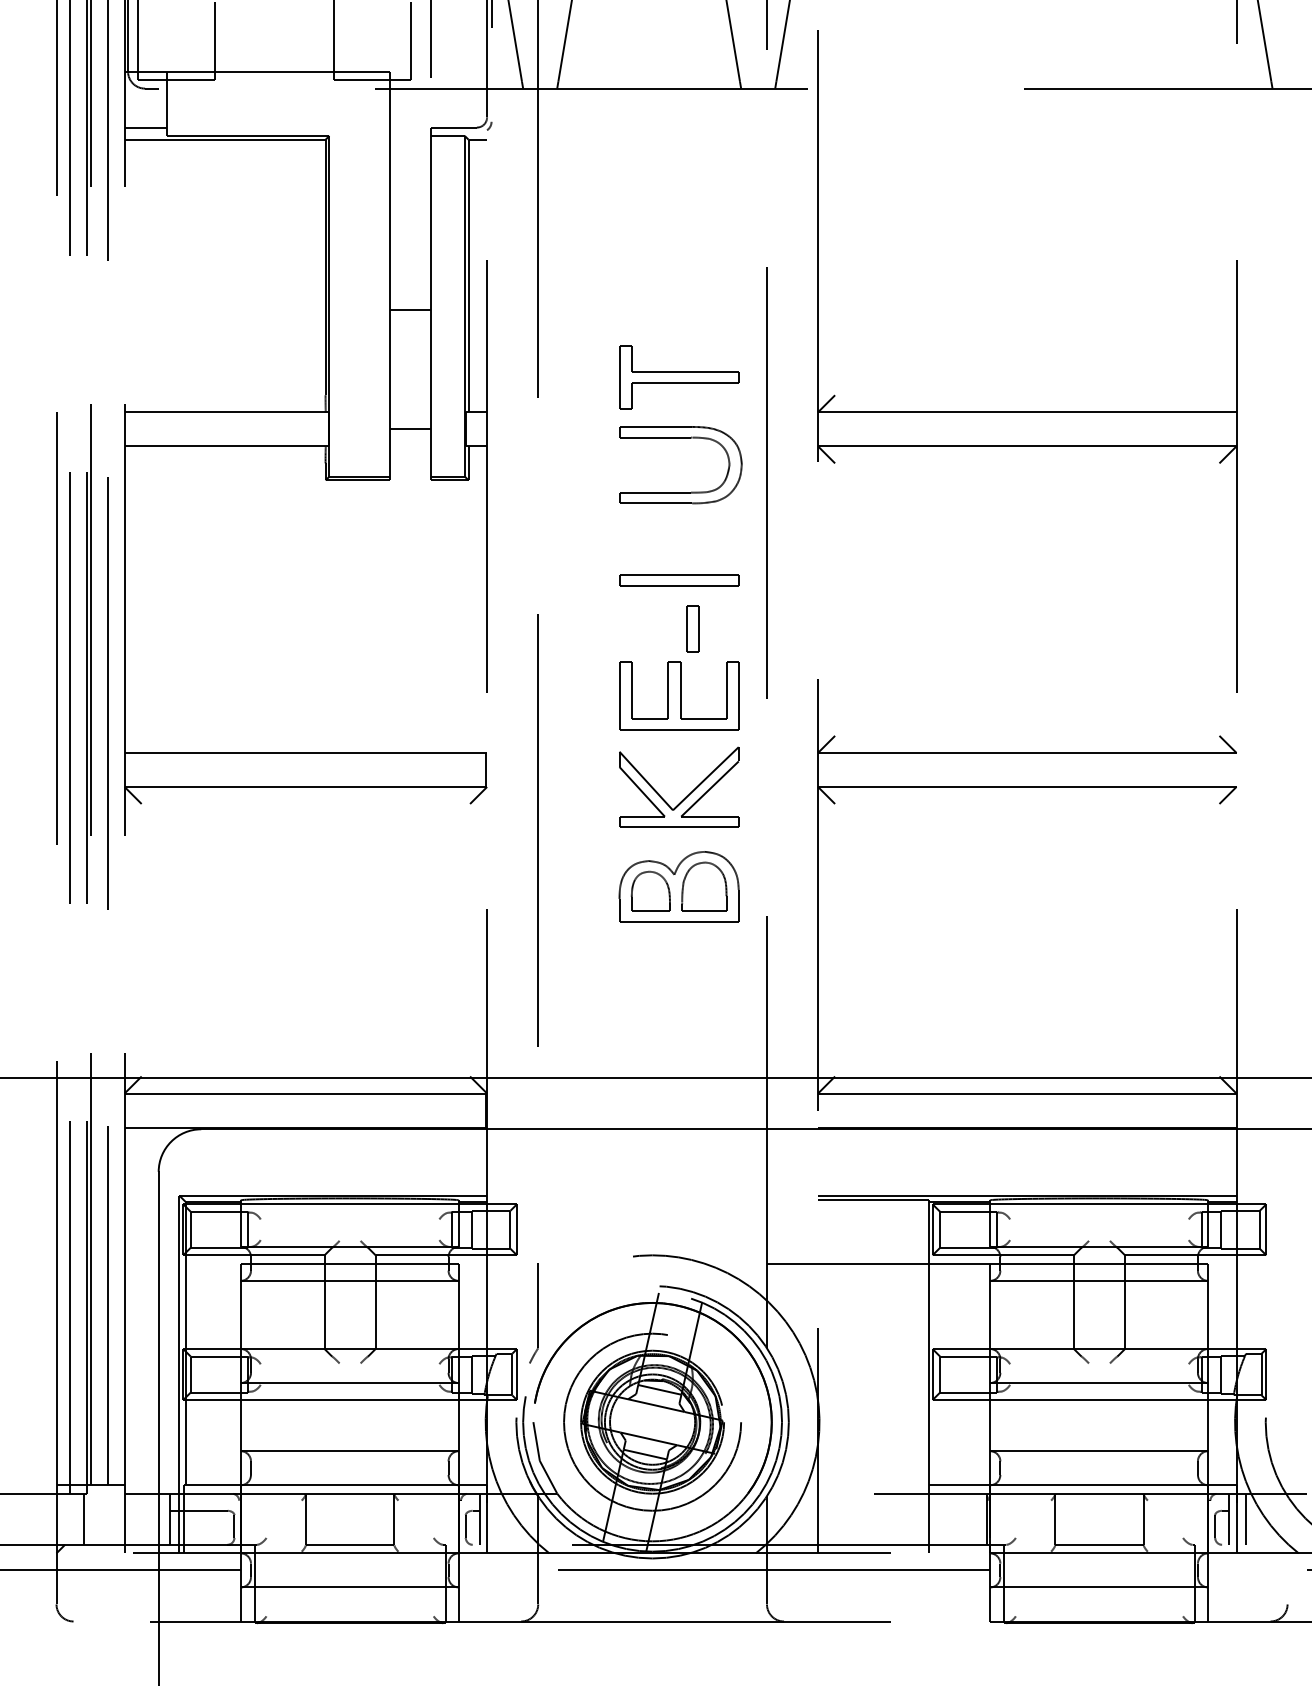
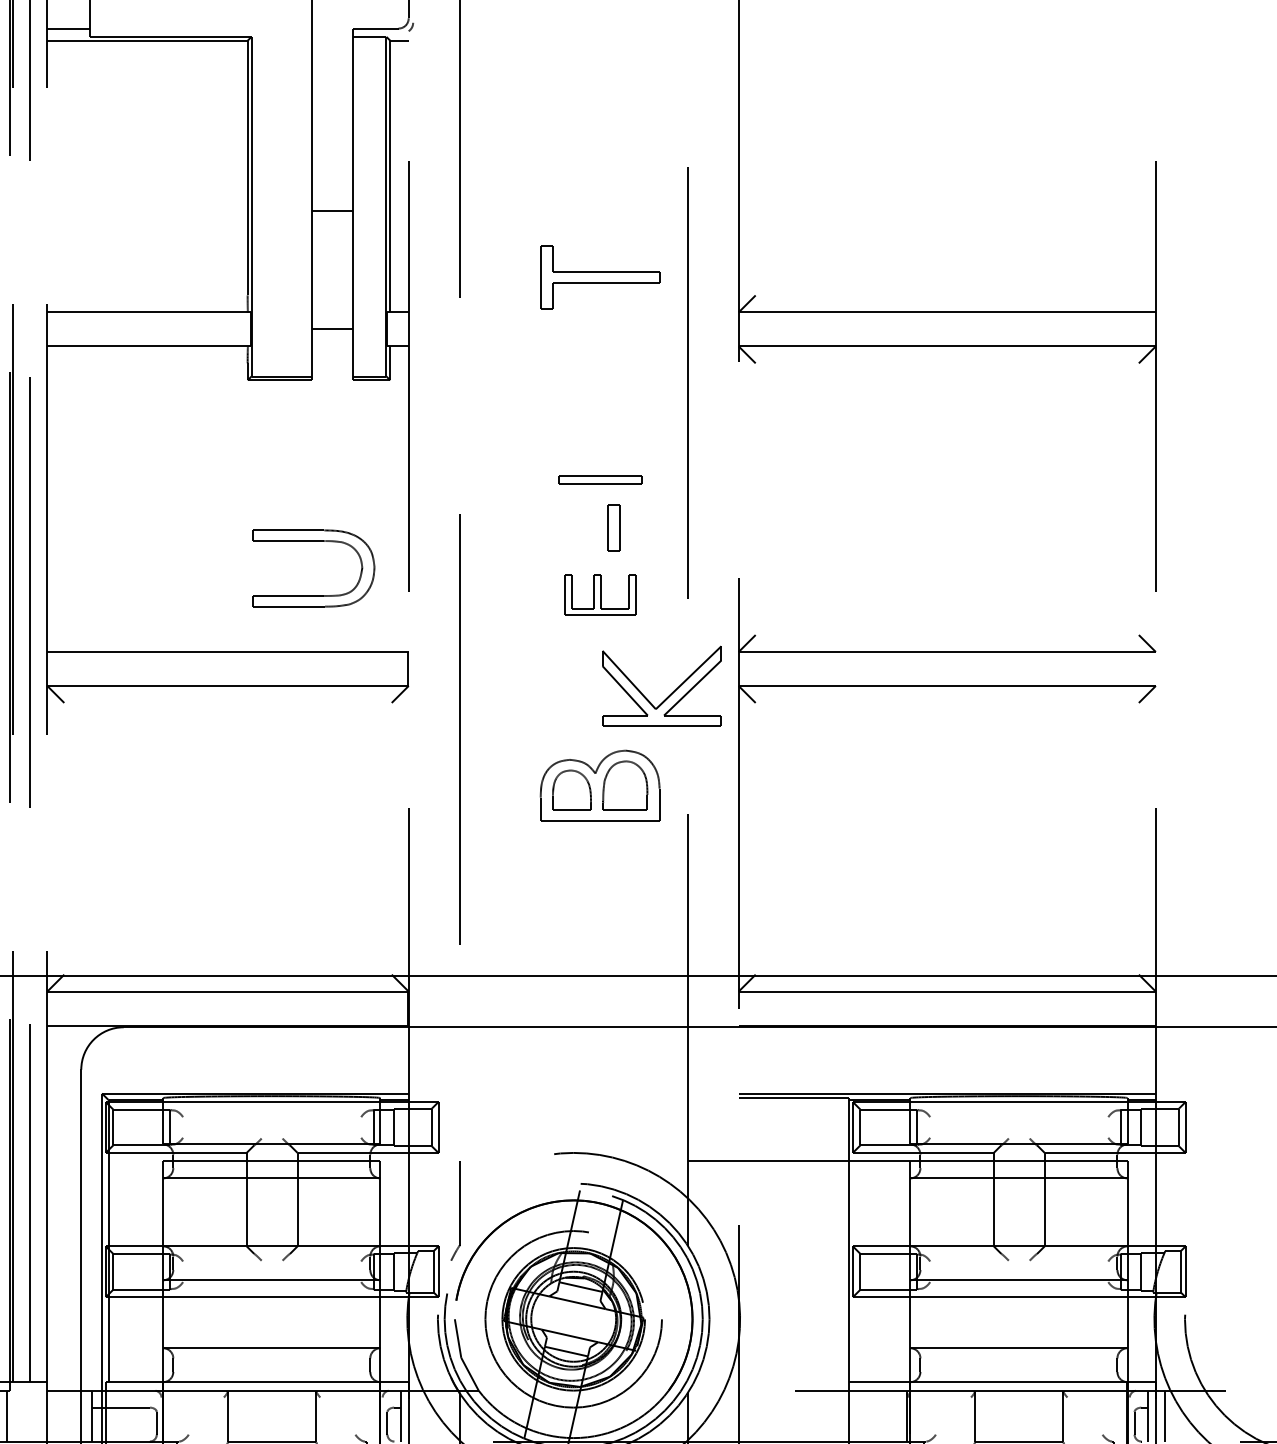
part: (680, 438) -> (313, 541), moved
part: (679, 580) -> (600, 480), size x0.7
part: (679, 695) -> (600, 594), size x0.6
part: (685, 796) -> (668, 695), moved

